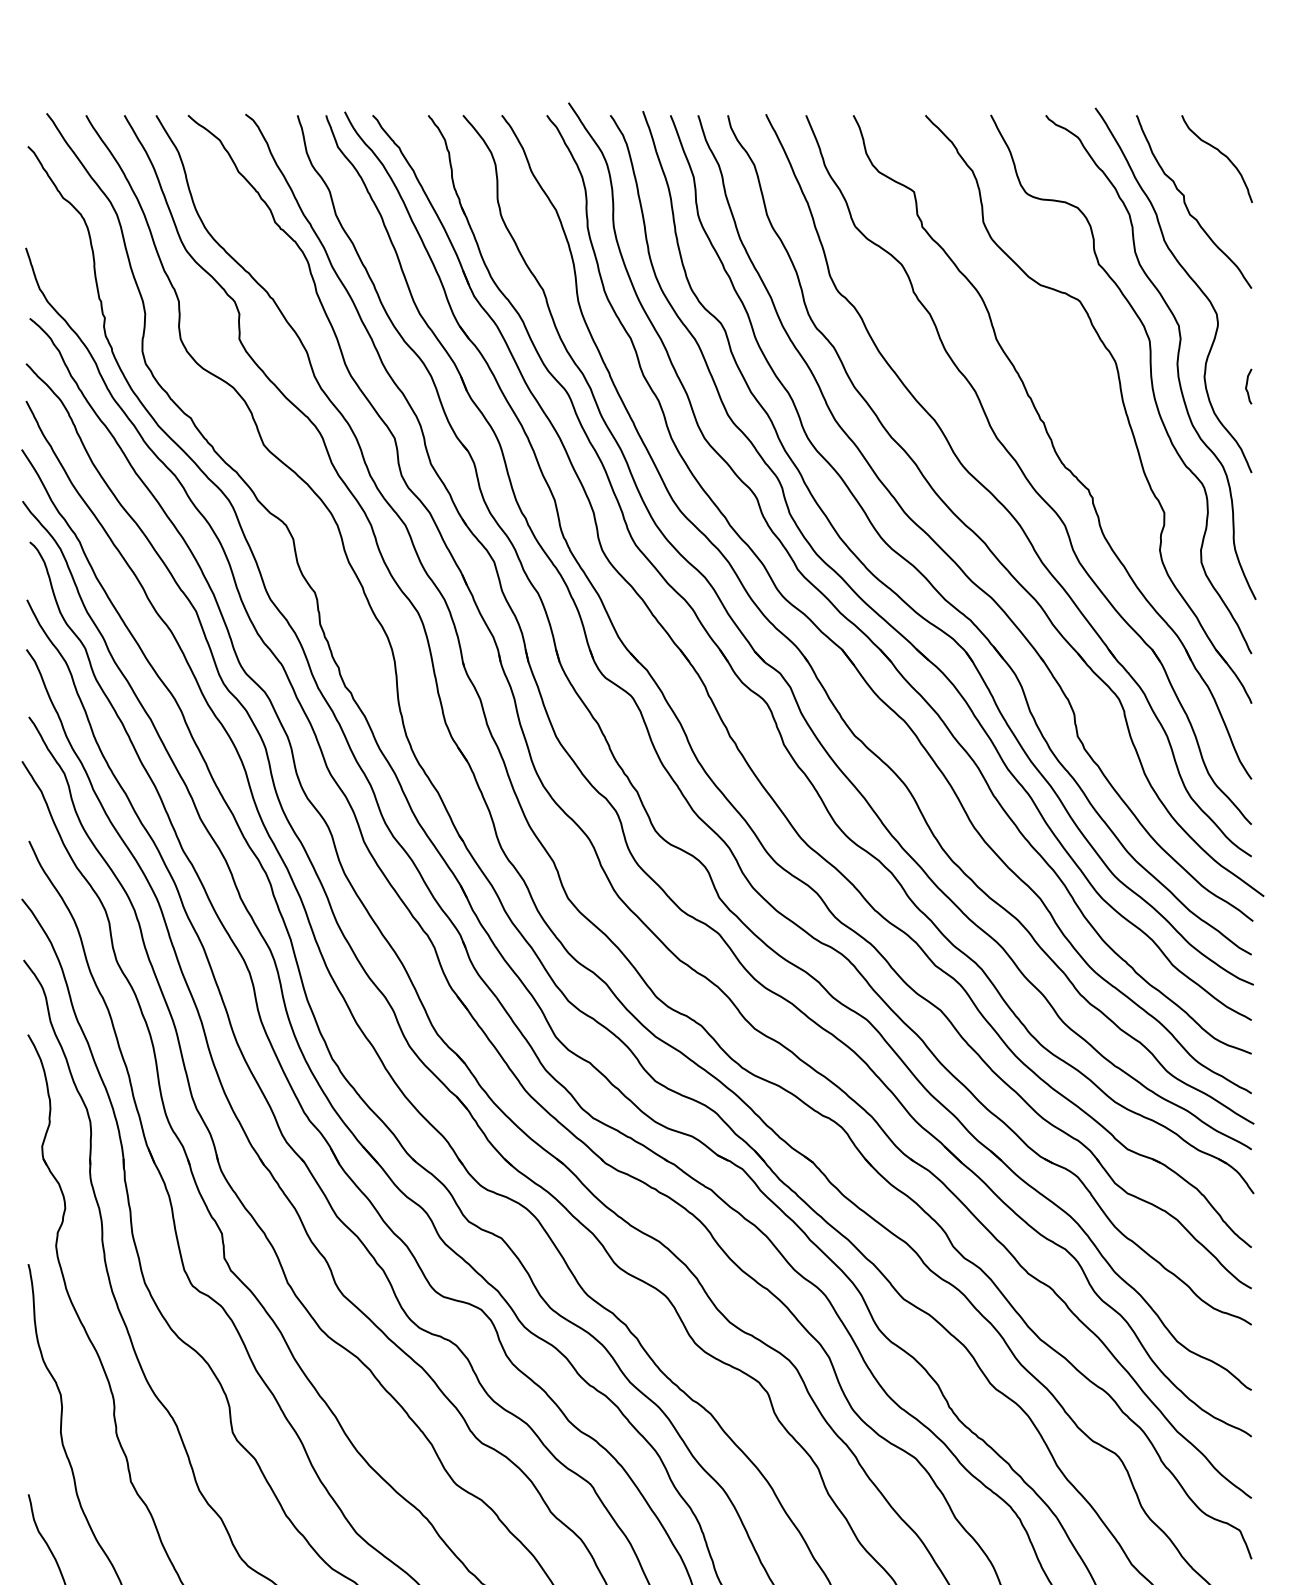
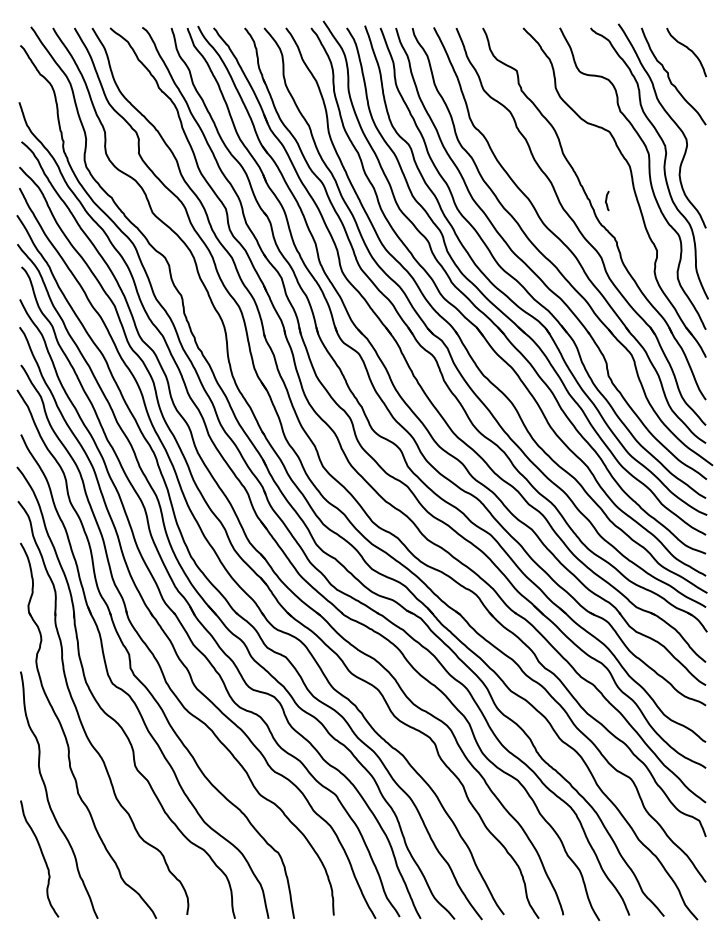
curve: (1249, 383) -> (607, 199), moved

